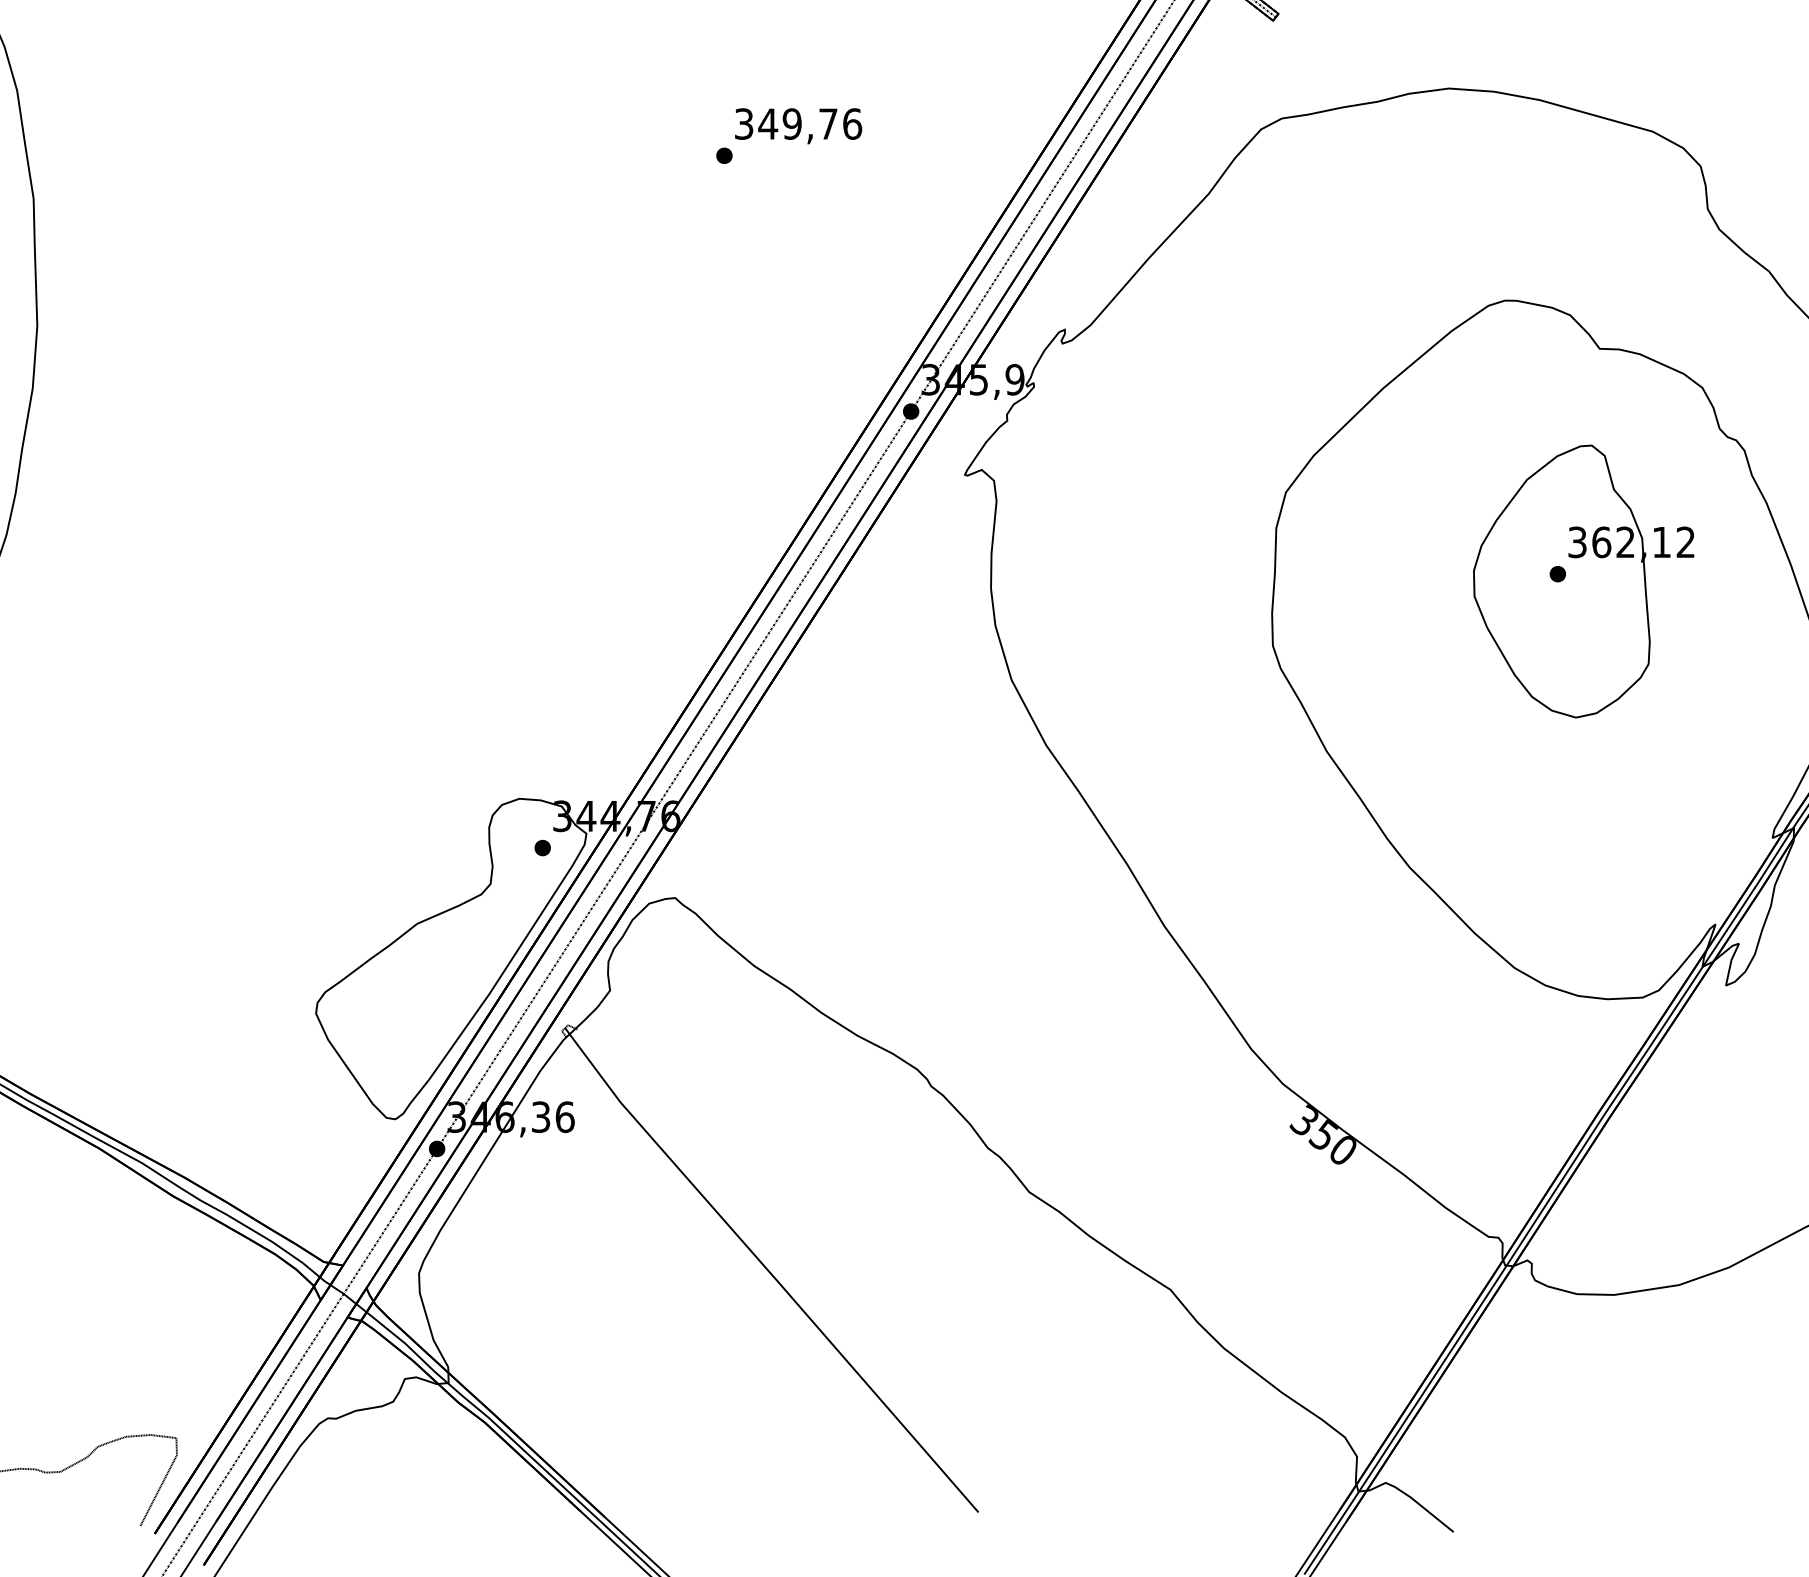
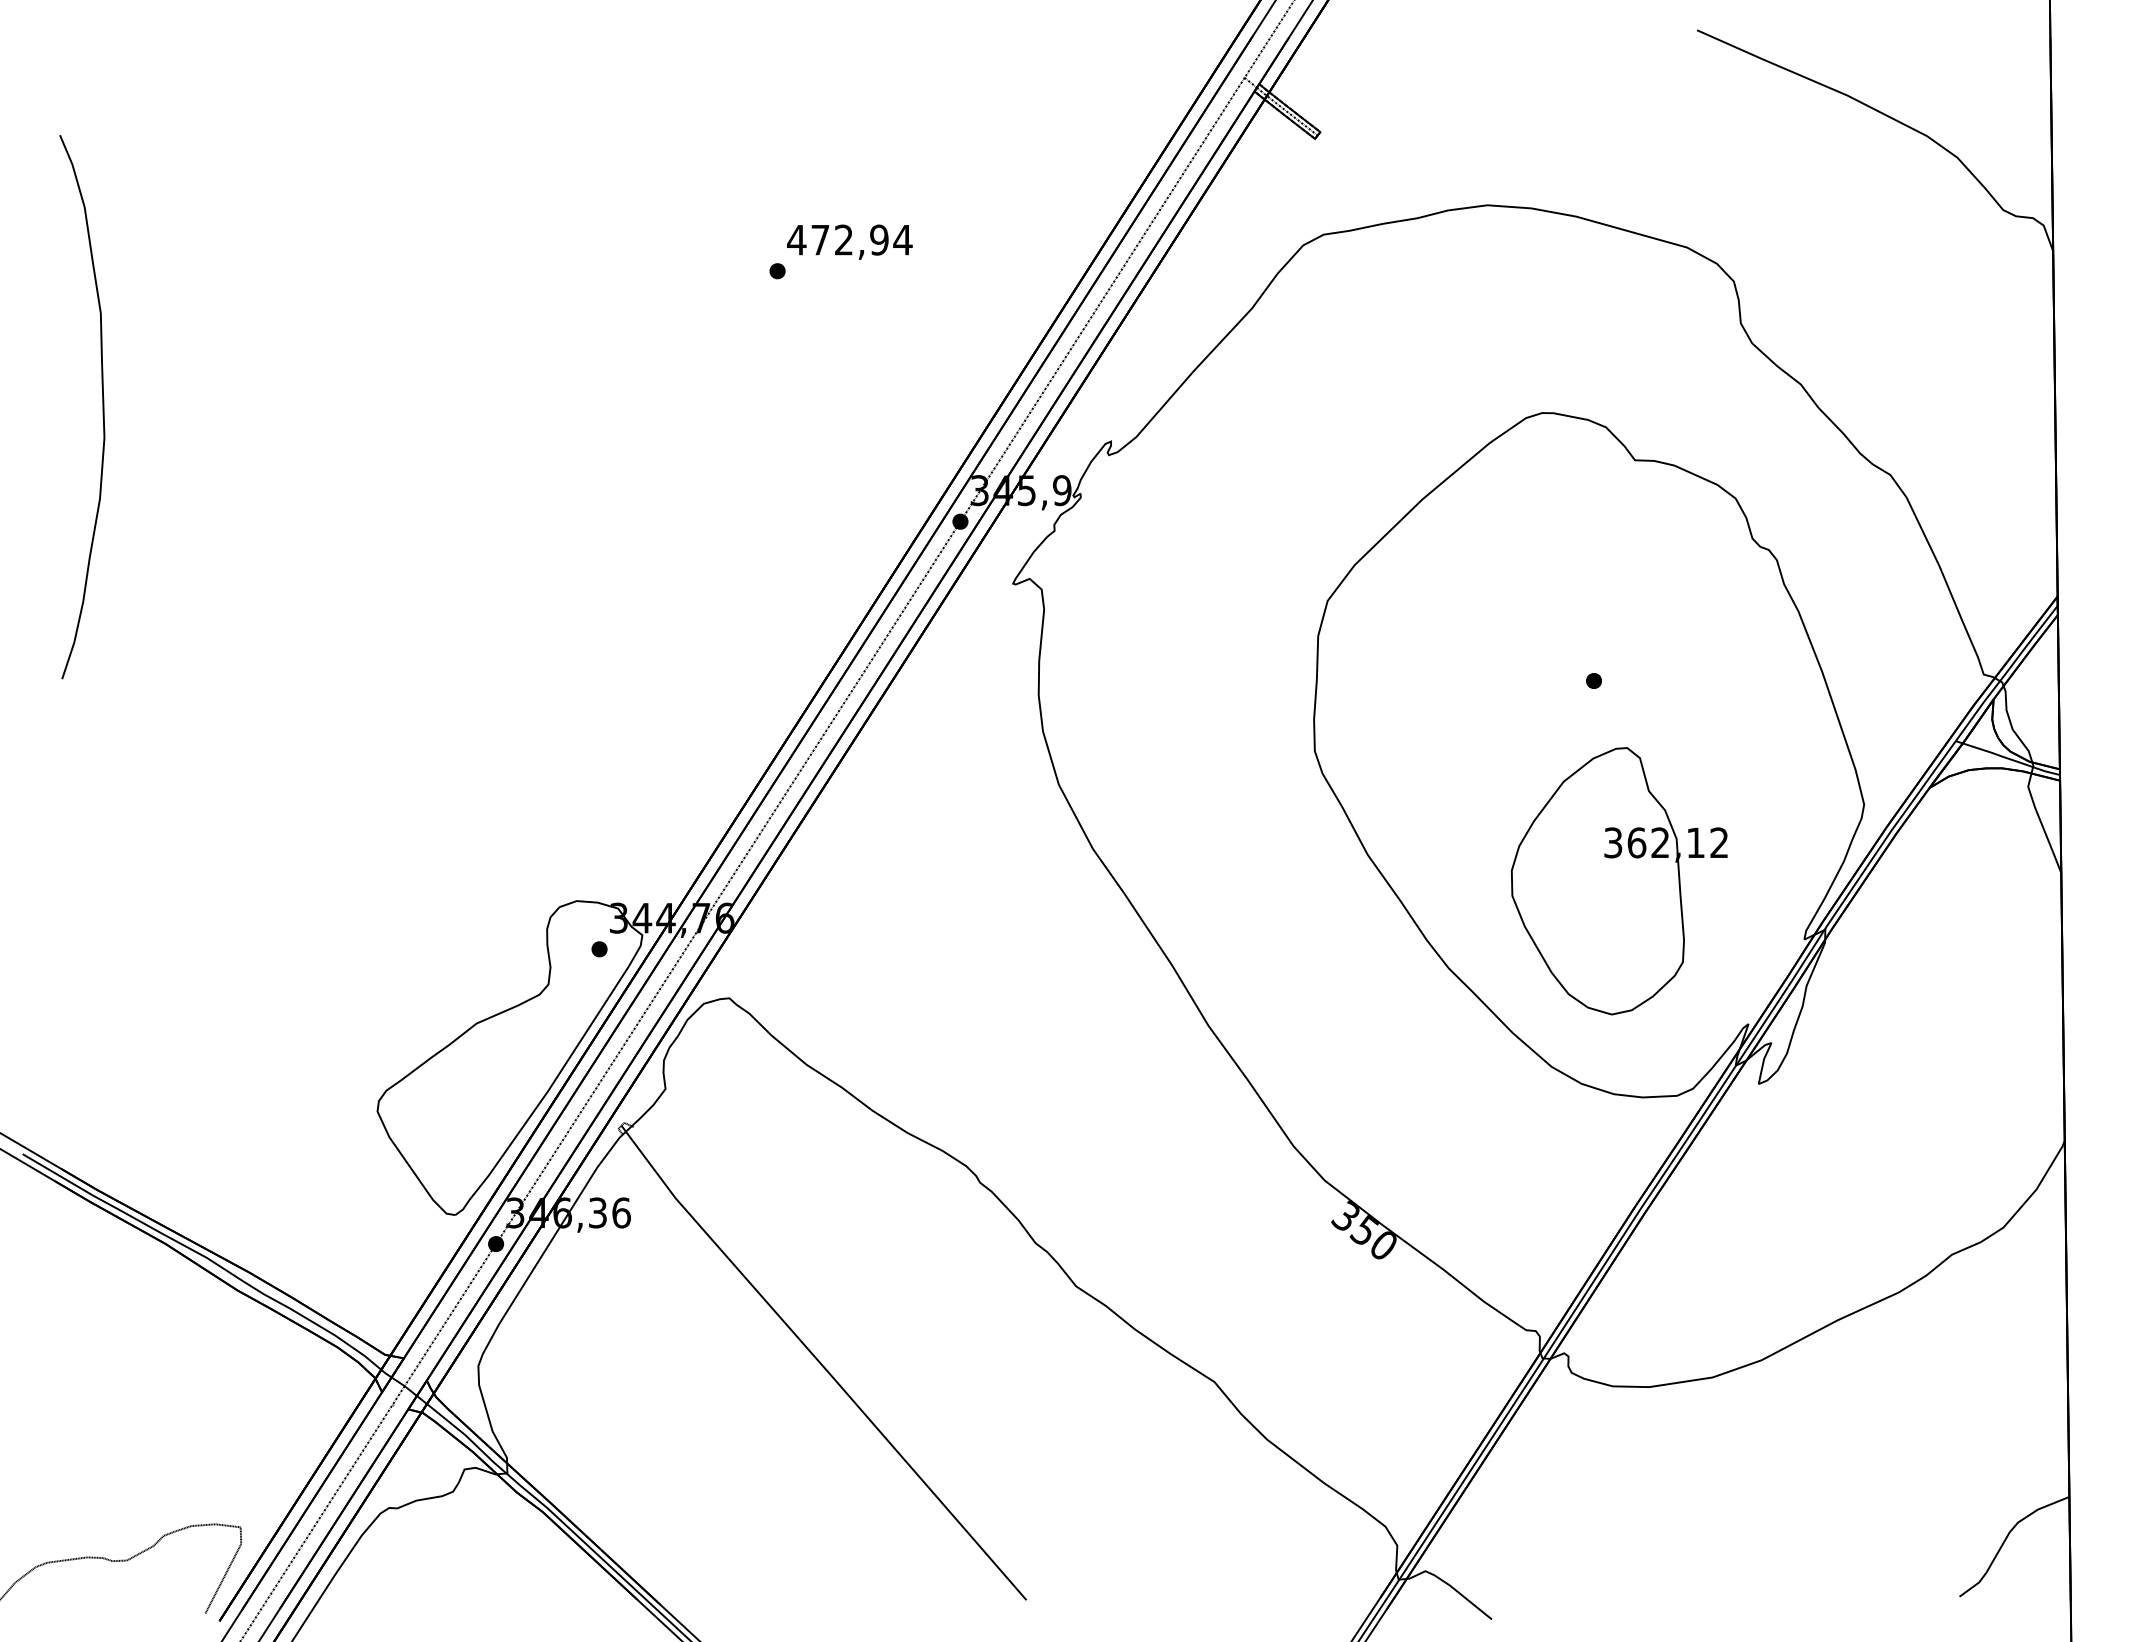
text: (797, 123) -> (849, 239), 349,76 -> 472,94
part: (1582, 581) -> (1618, 881), moved

